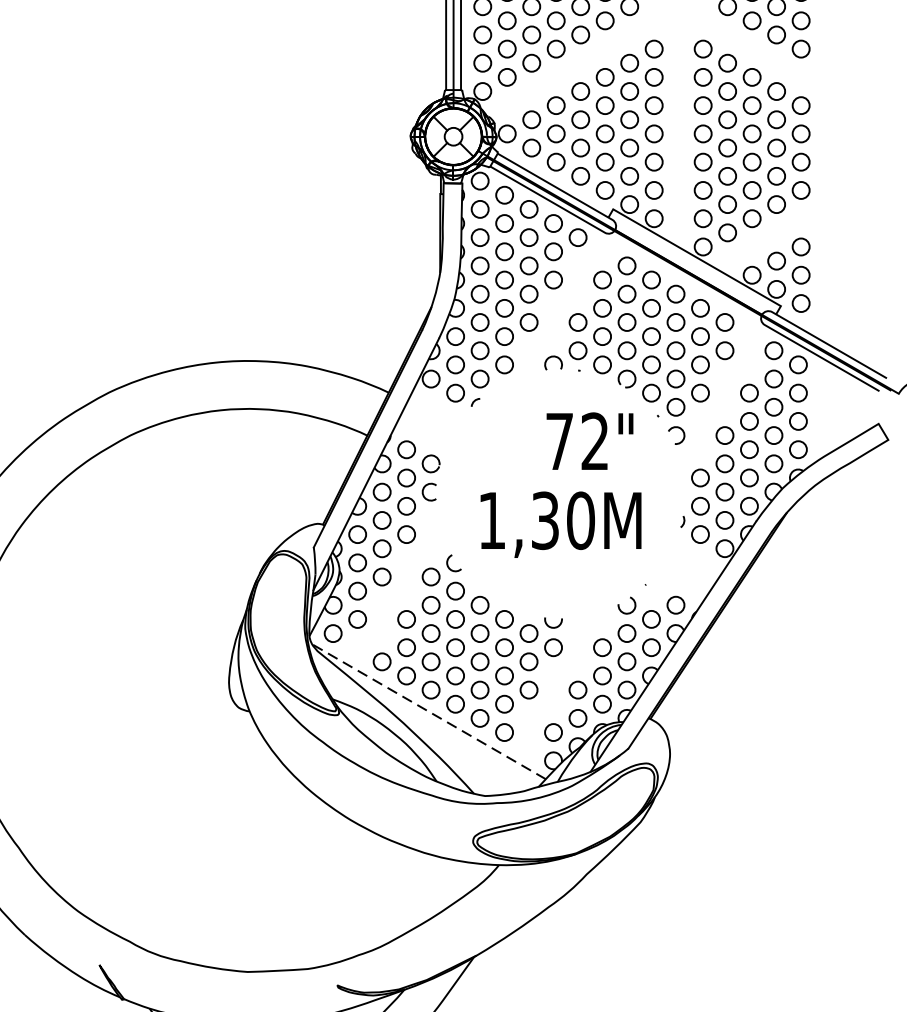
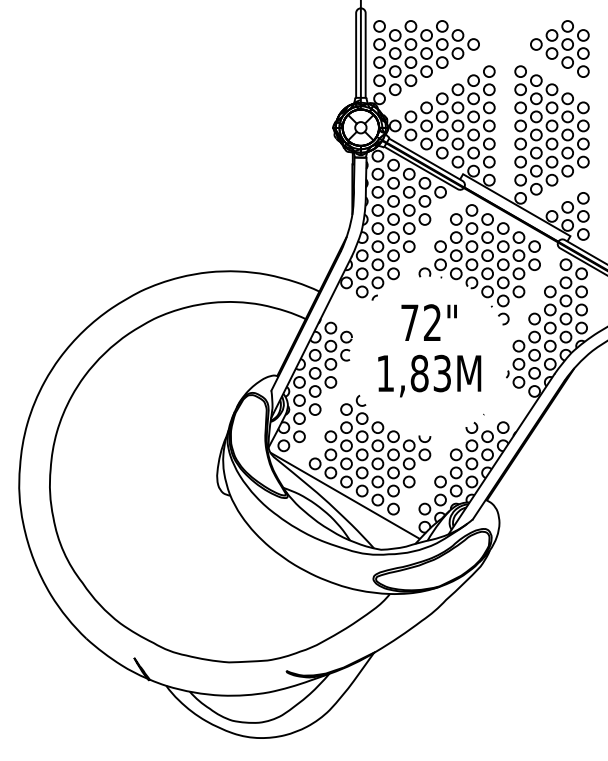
text: (588, 440) -> (428, 322), moved
text: (562, 520) -> (430, 373), 1,30M -> 1,83M
line: (427, 711) -> (344, 495), dashed -> solid

